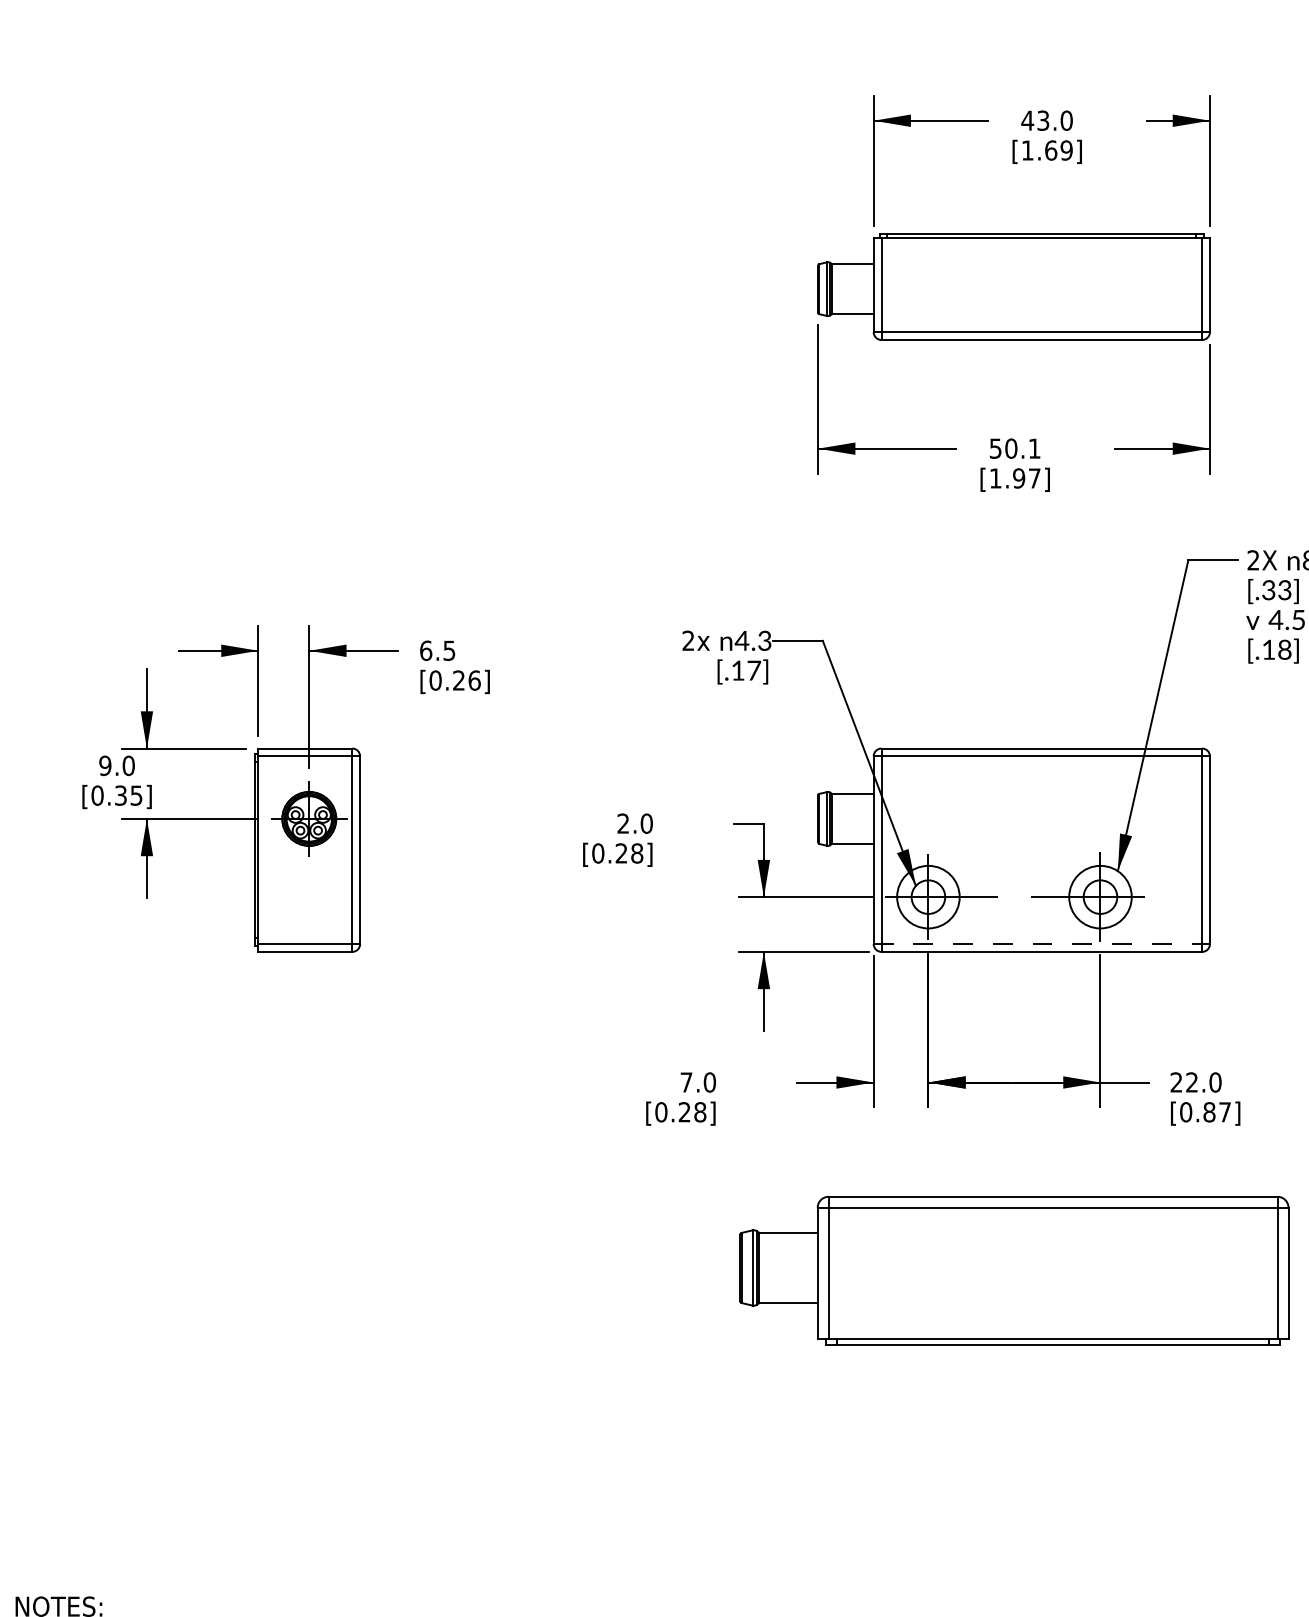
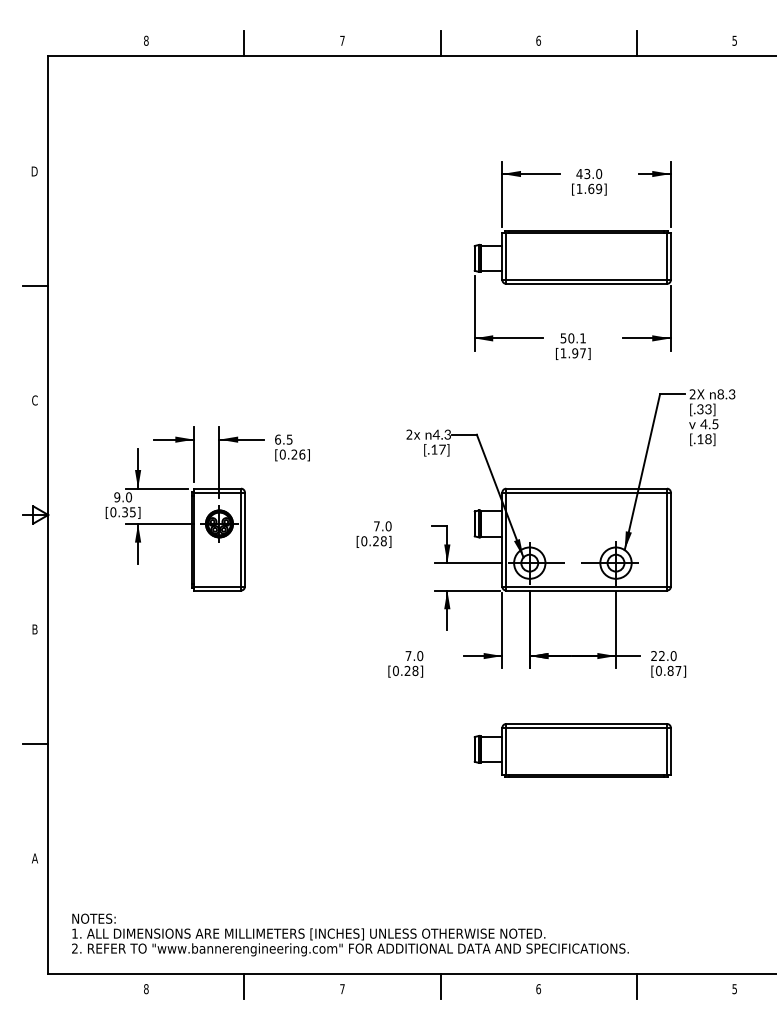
text: (622, 824) -> (376, 526), 2.0 -> 7.0
line: (1043, 943) -> (587, 586), dashed -> solid
part: (1013, 1270) -> (572, 750), size x0.71

